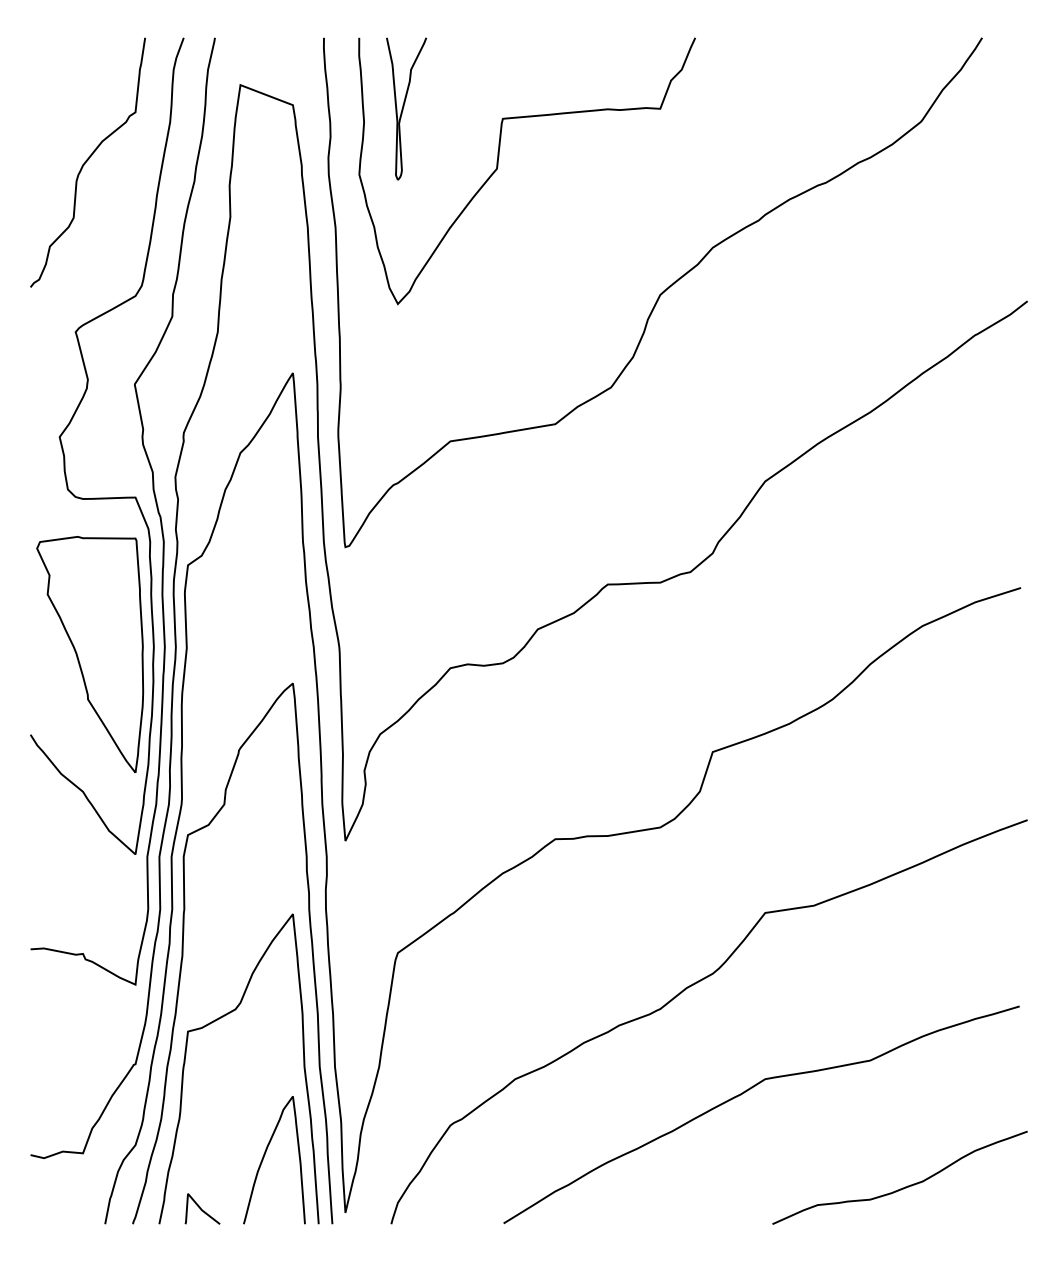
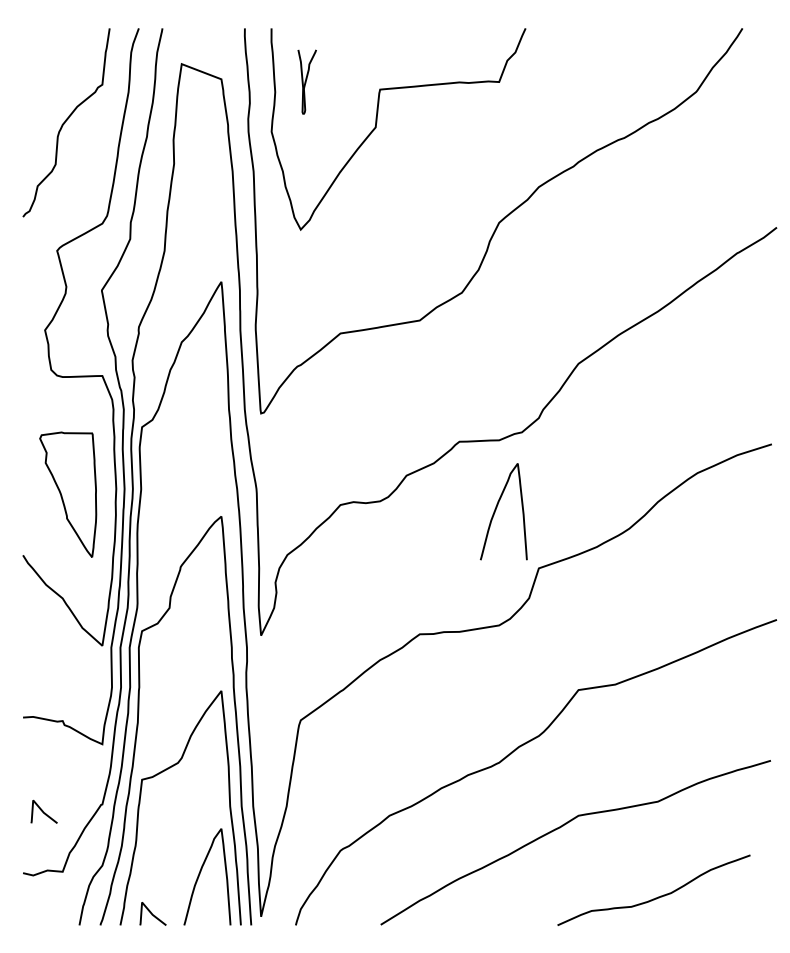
part: (406, 108) -> (307, 81), size x0.6
part: (90, 654) -> (68, 494), size x0.7
curve: (657, 672) -> (497, 508), added
line: (57, 1073) -> (43, 811), added
curve: (902, 1187) -> (655, 897), moved

